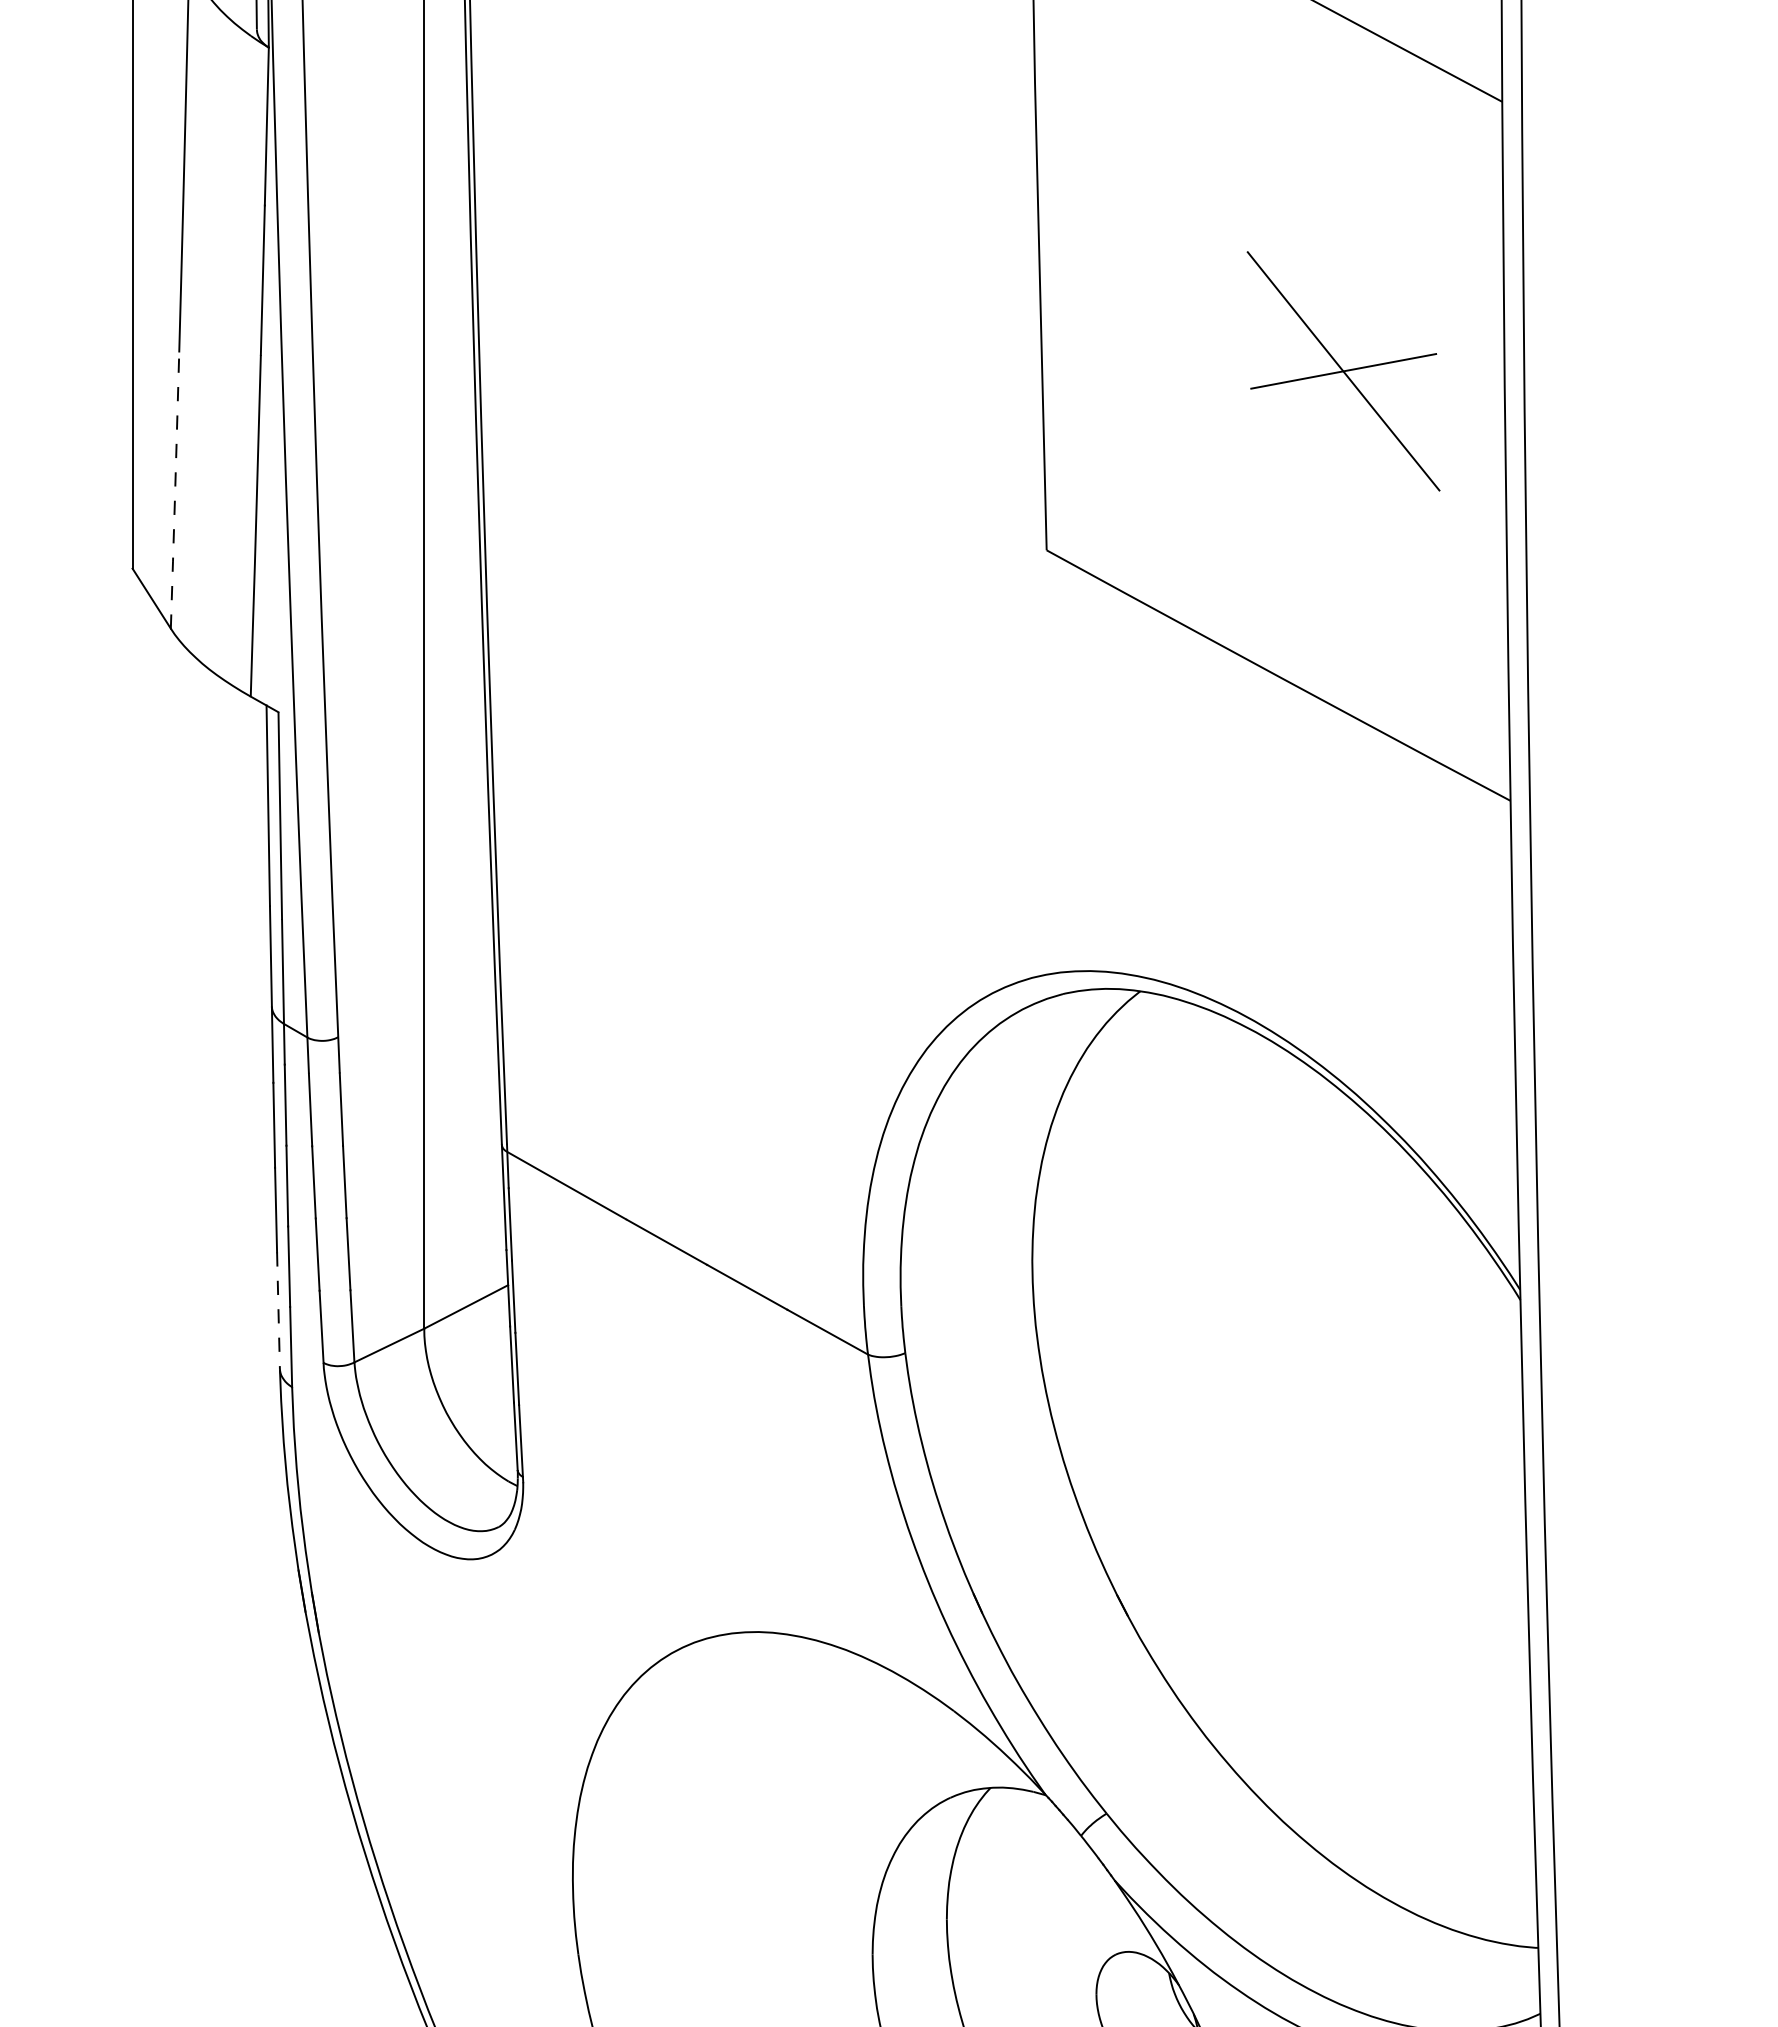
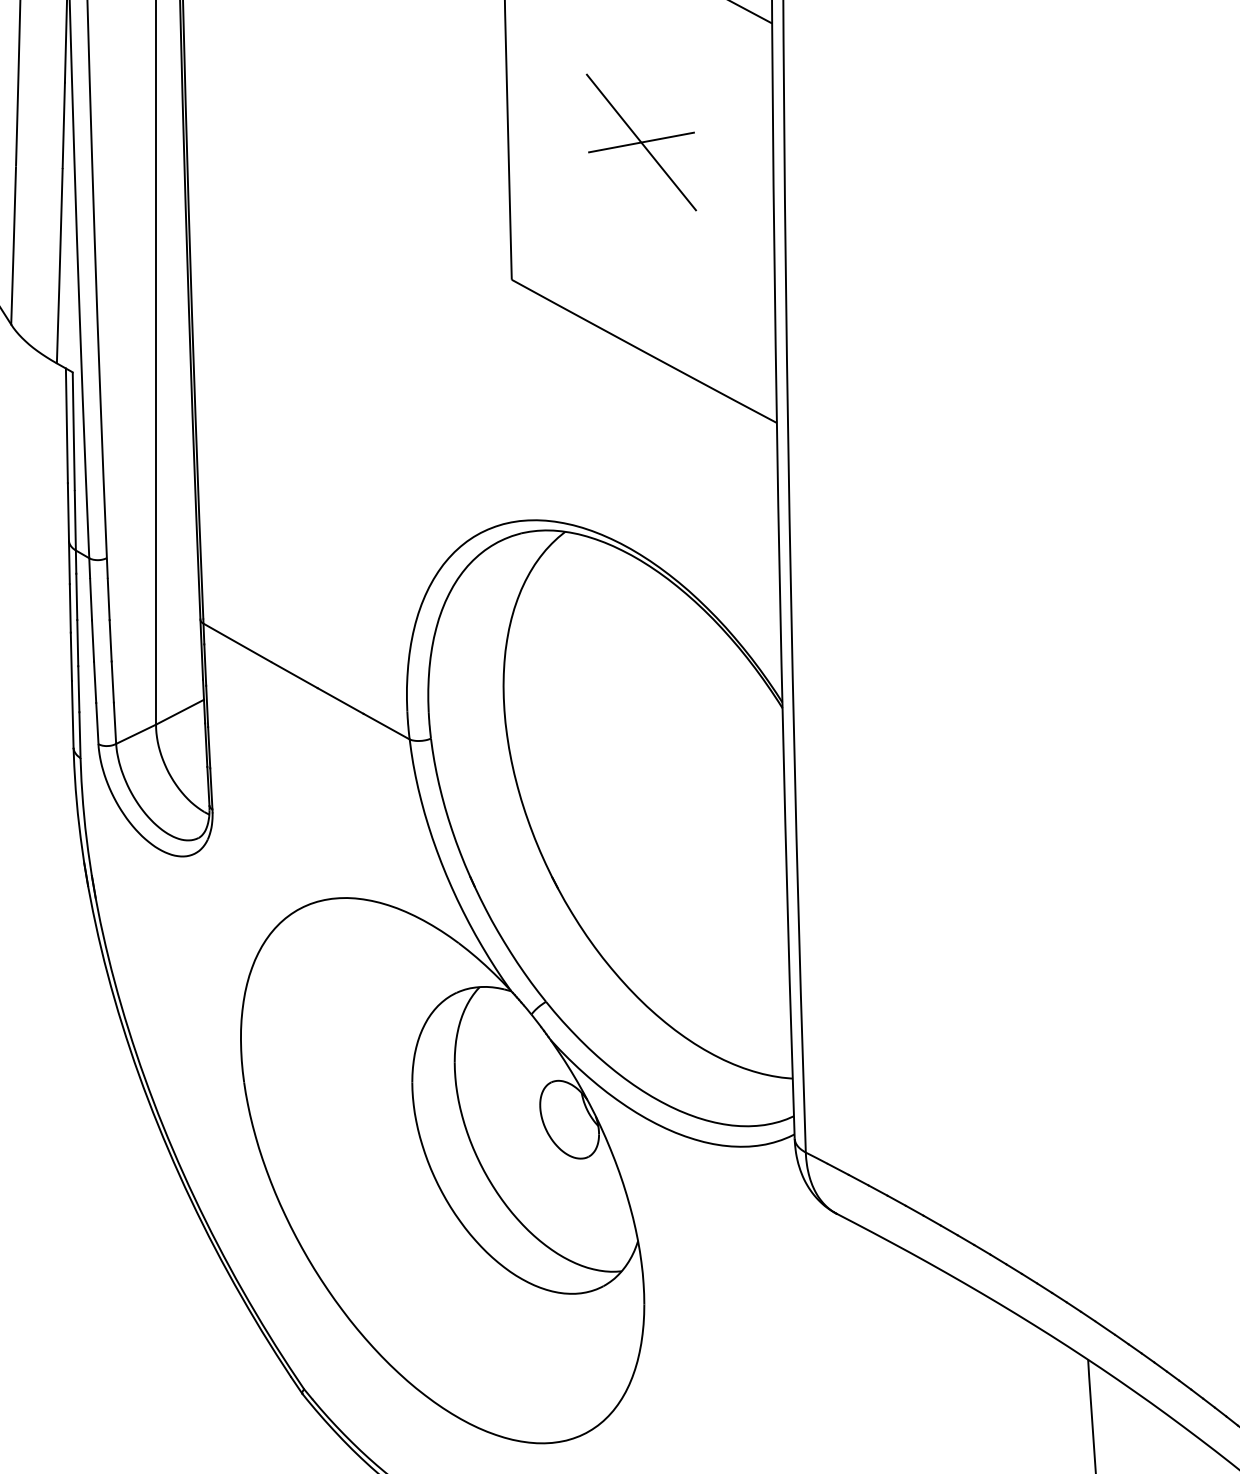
part: (1343, 371) -> (641, 142), moved
line: (174, 493) -> (13, 247), dashed -> solid
line: (278, 1310) -> (72, 714), dashed -> solid

